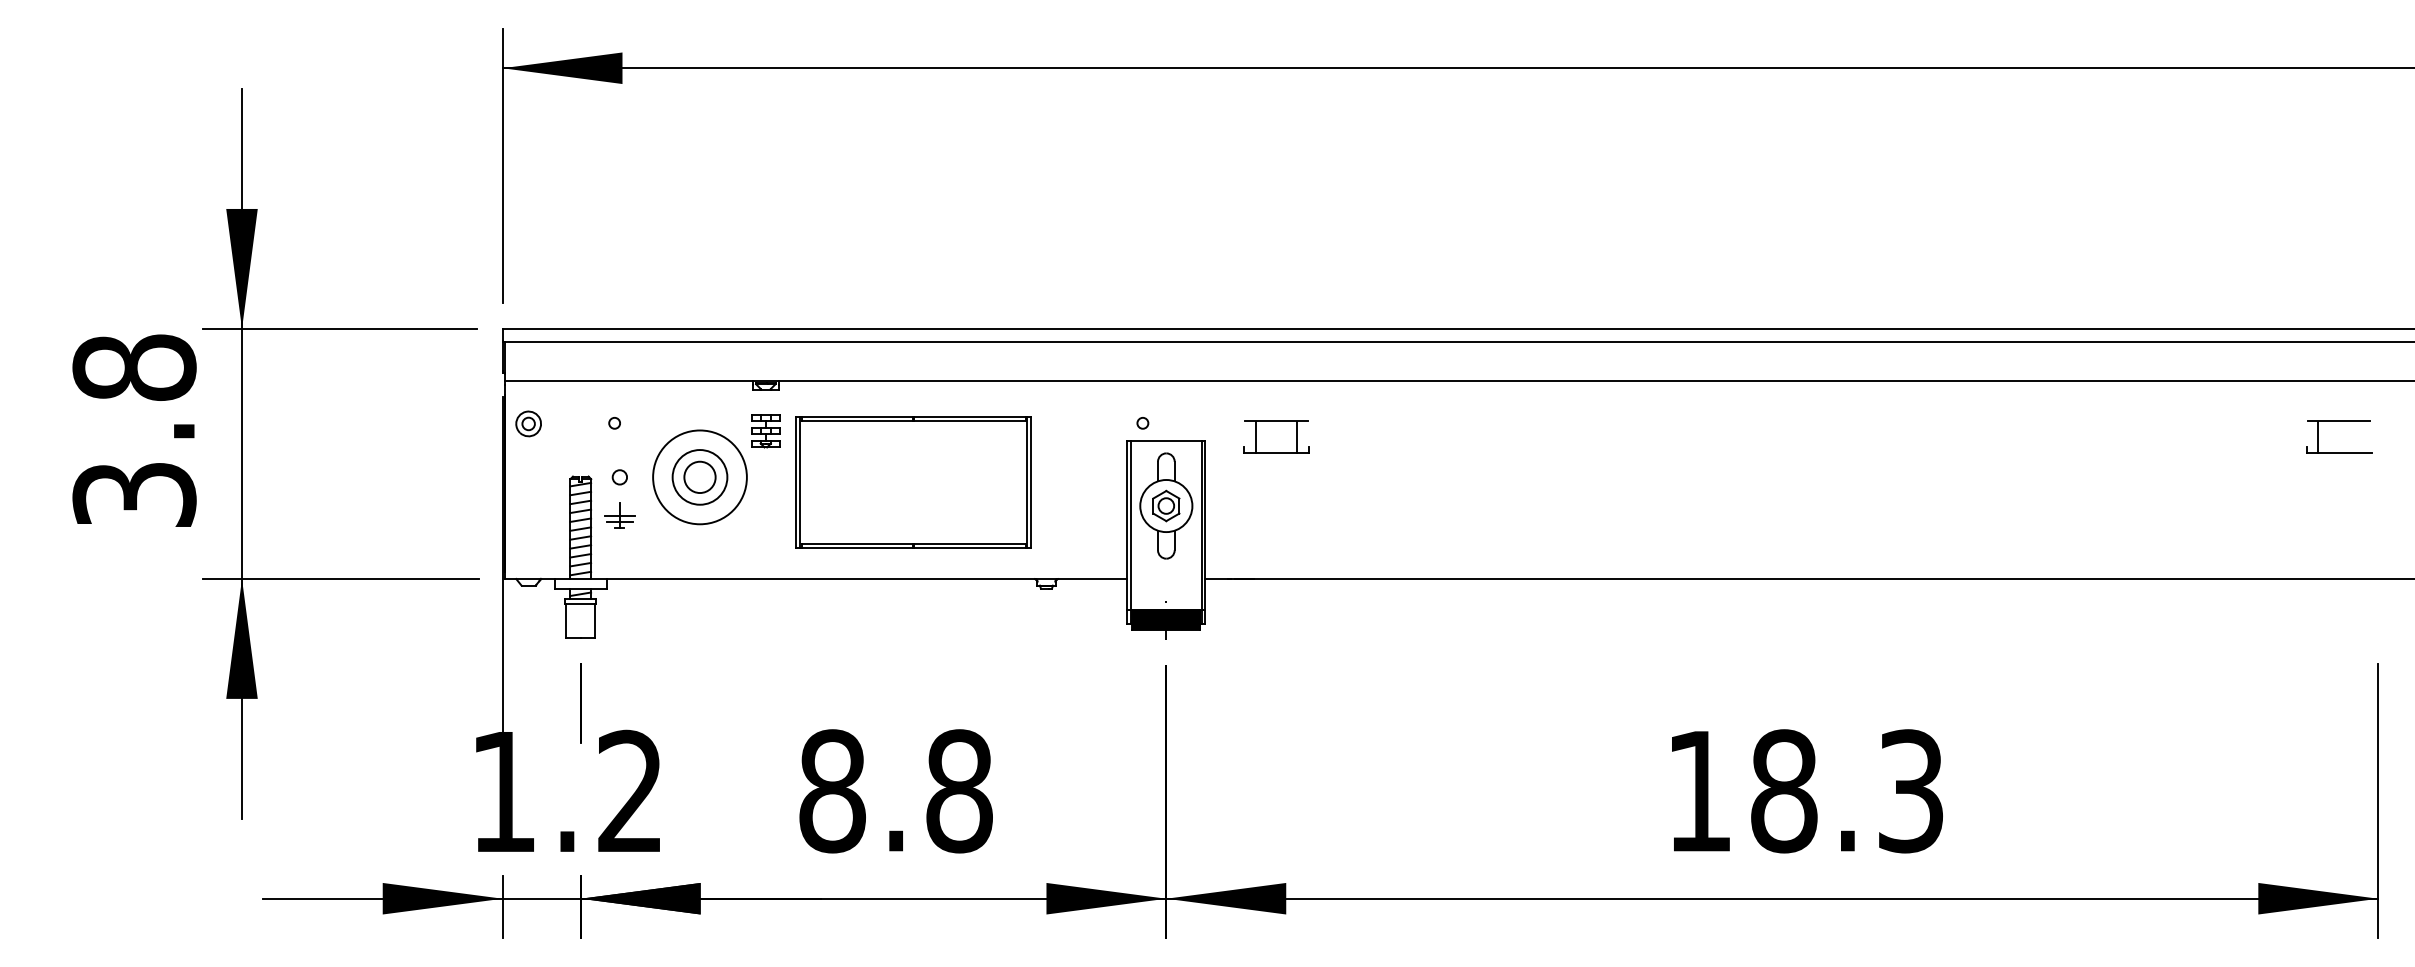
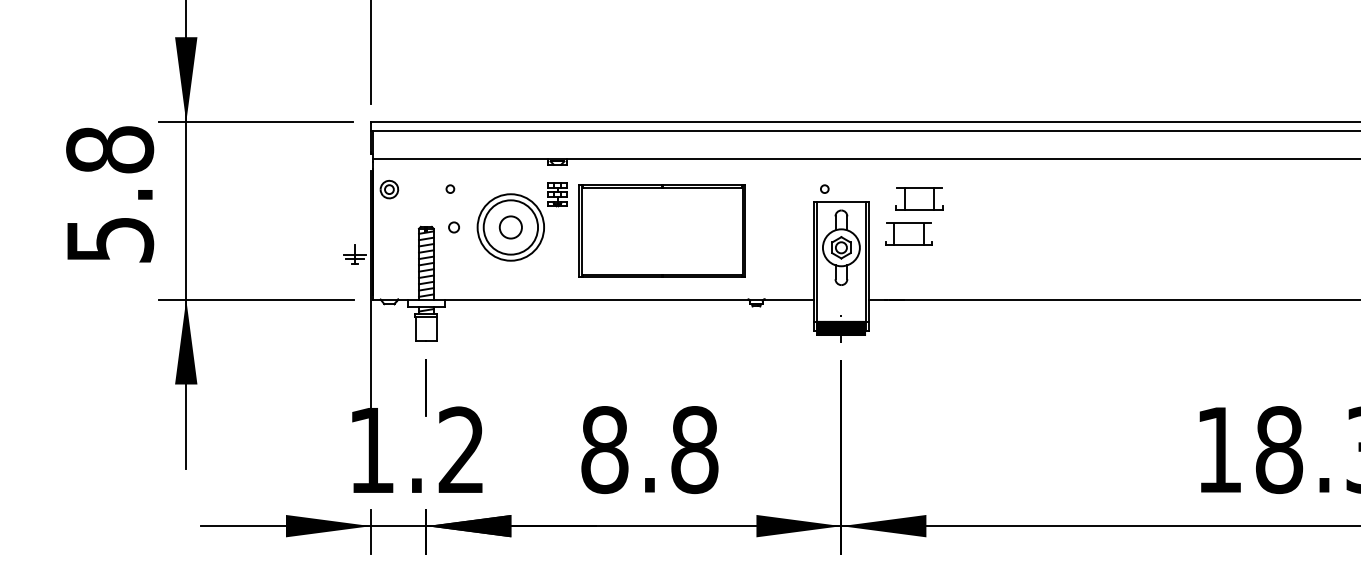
circle: (699, 477) -> (510, 227), size x1.4
part: (1261, 486) -> (908, 233), added
text: (134, 494) -> (110, 239), 3.8 -> 5.8
part: (619, 515) -> (354, 254), moved

